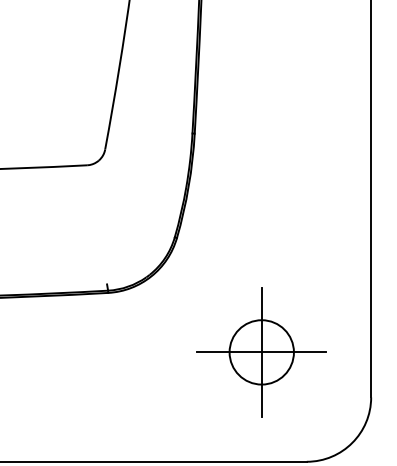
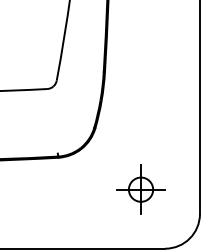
part: (260, 351) -> (140, 189), size x0.7

